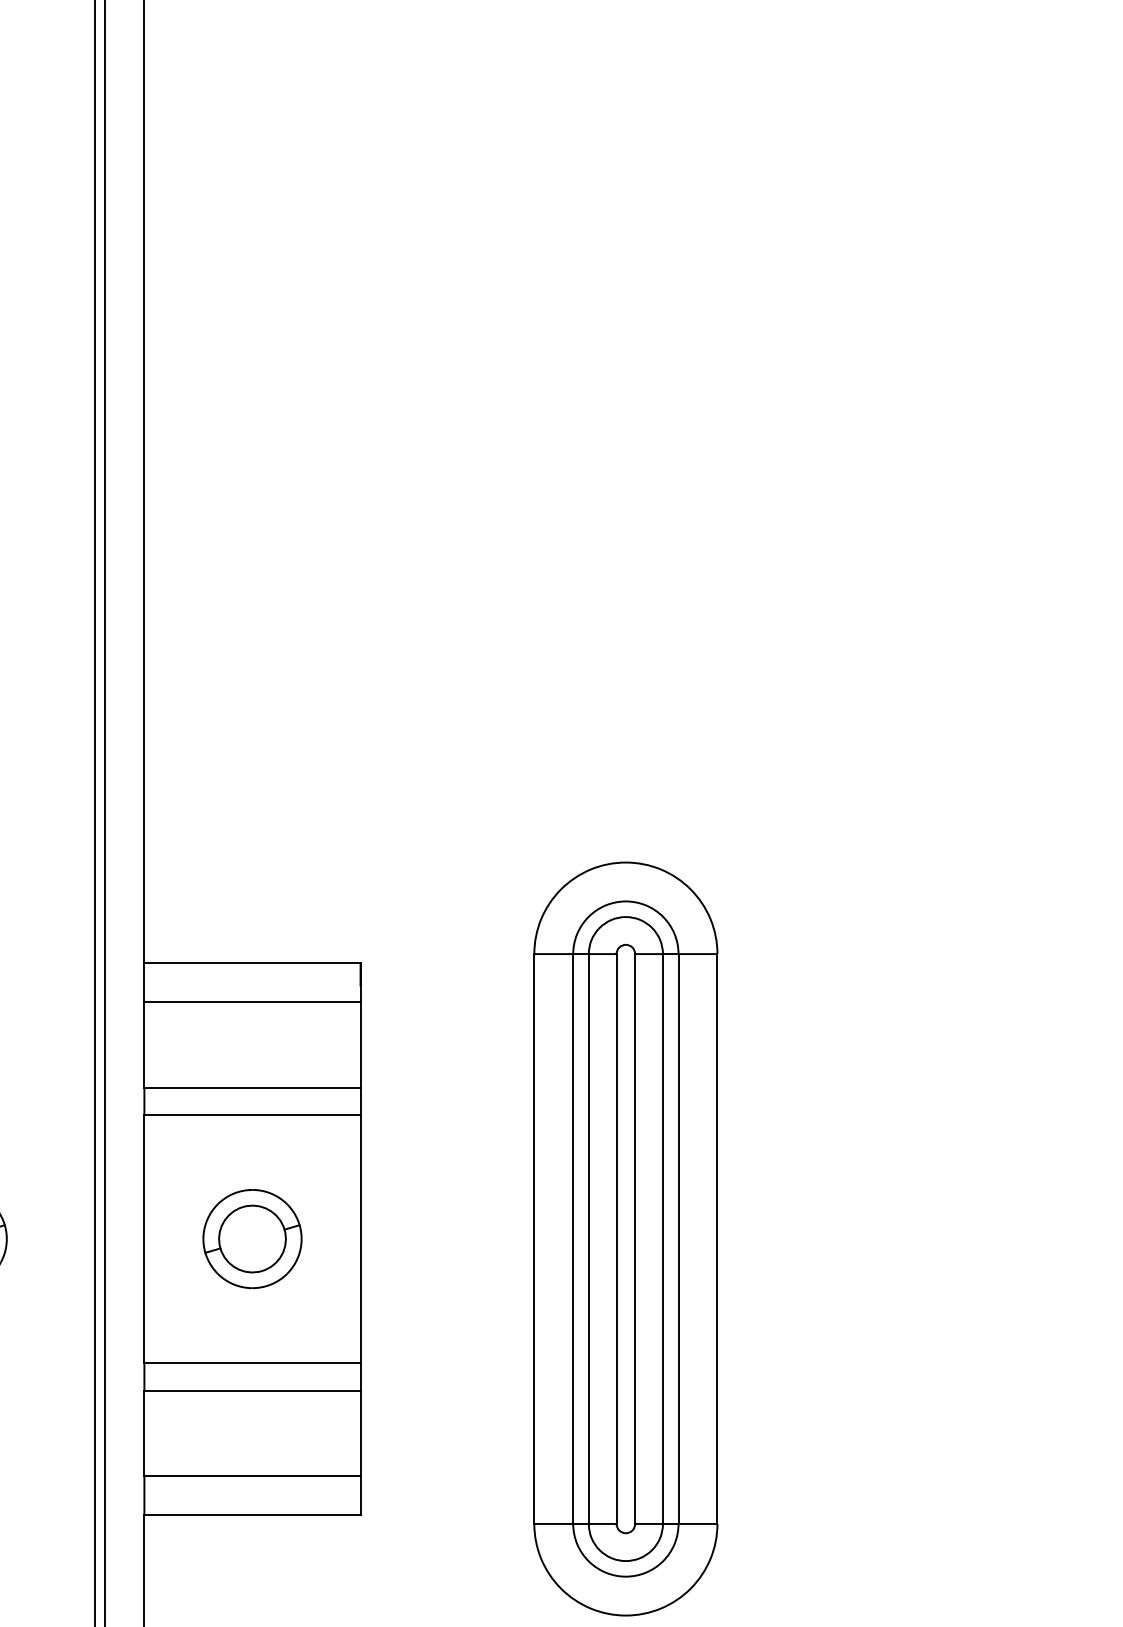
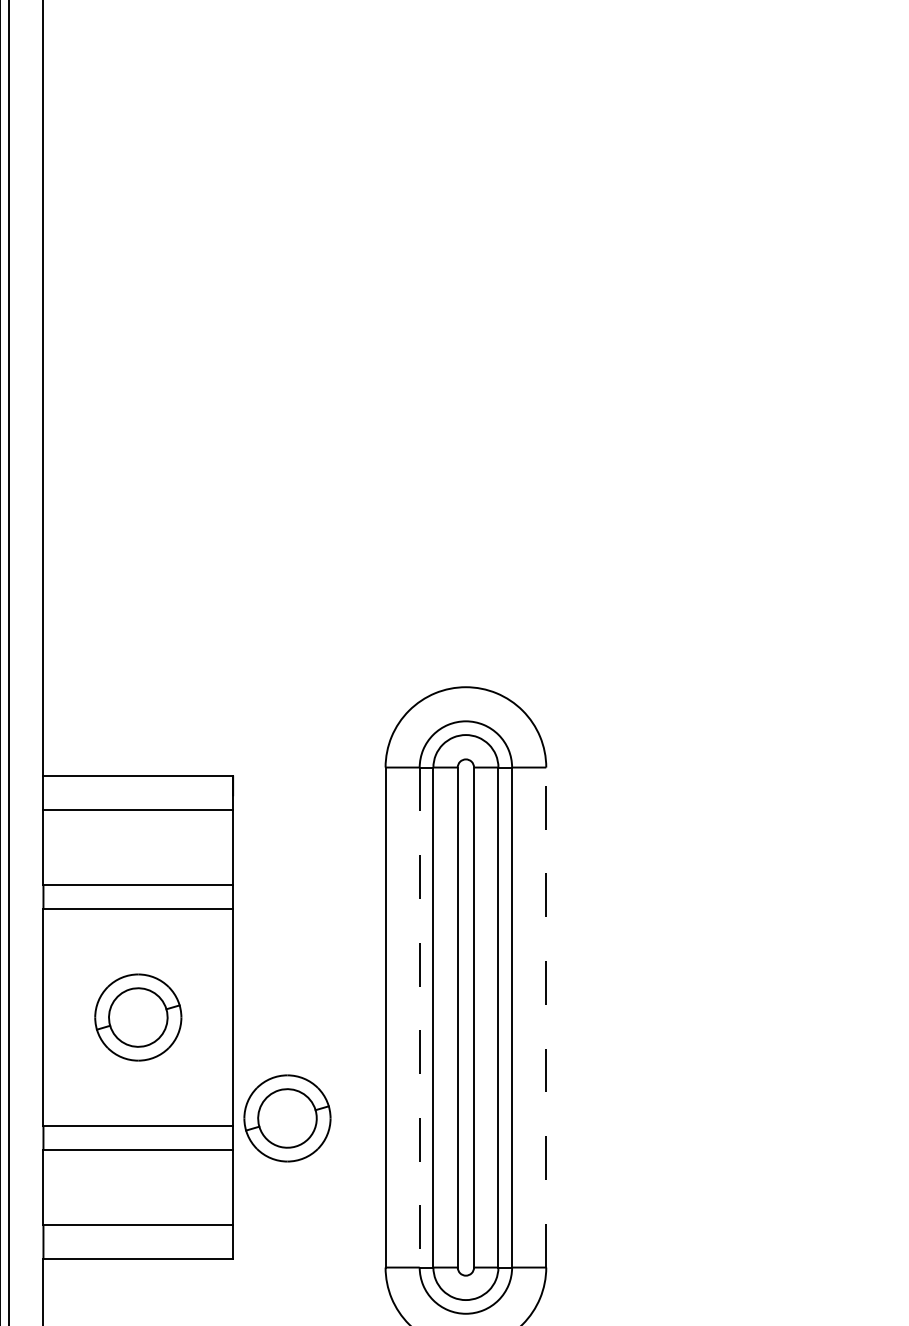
line: (573, 1239) -> (419, 1017), solid -> dashed
line: (717, 1239) -> (546, 1017), solid -> dashed
part: (422, 1354) -> (287, 1118), added

